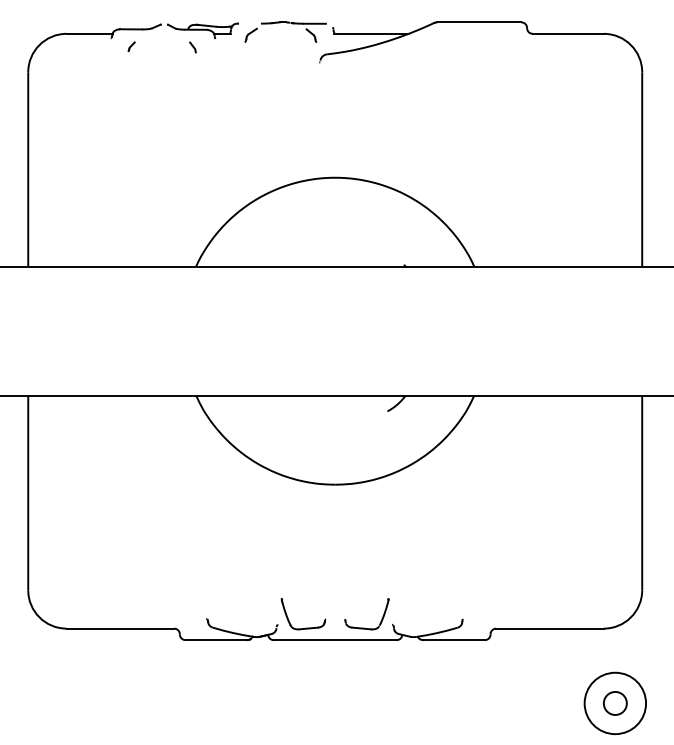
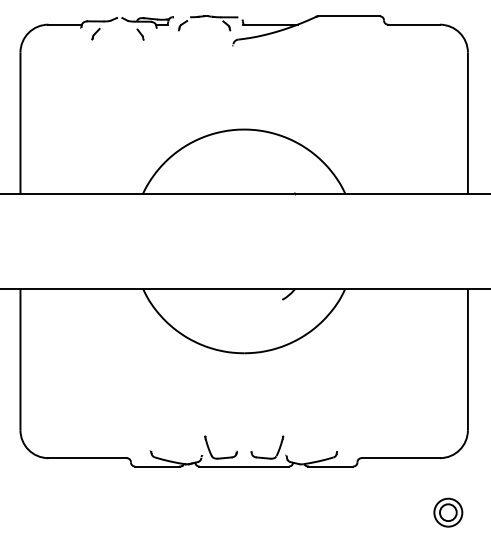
part: (131, 46) -> (95, 33), size x1.67
part: (192, 47) -> (140, 34), size x1.43
circle: (615, 703) -> (448, 512), size x0.62

